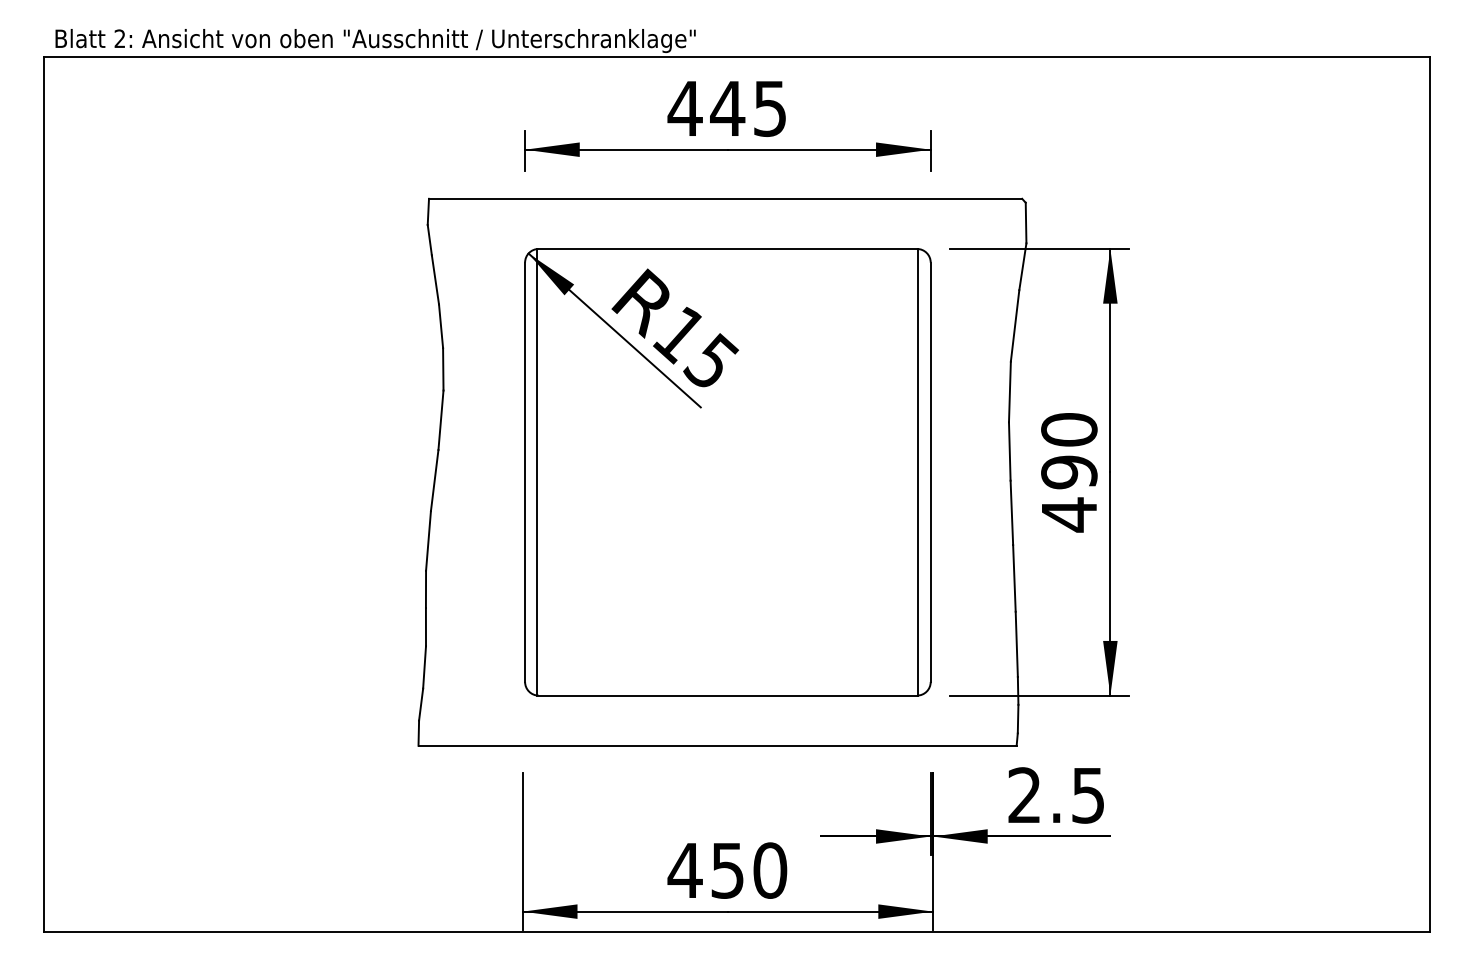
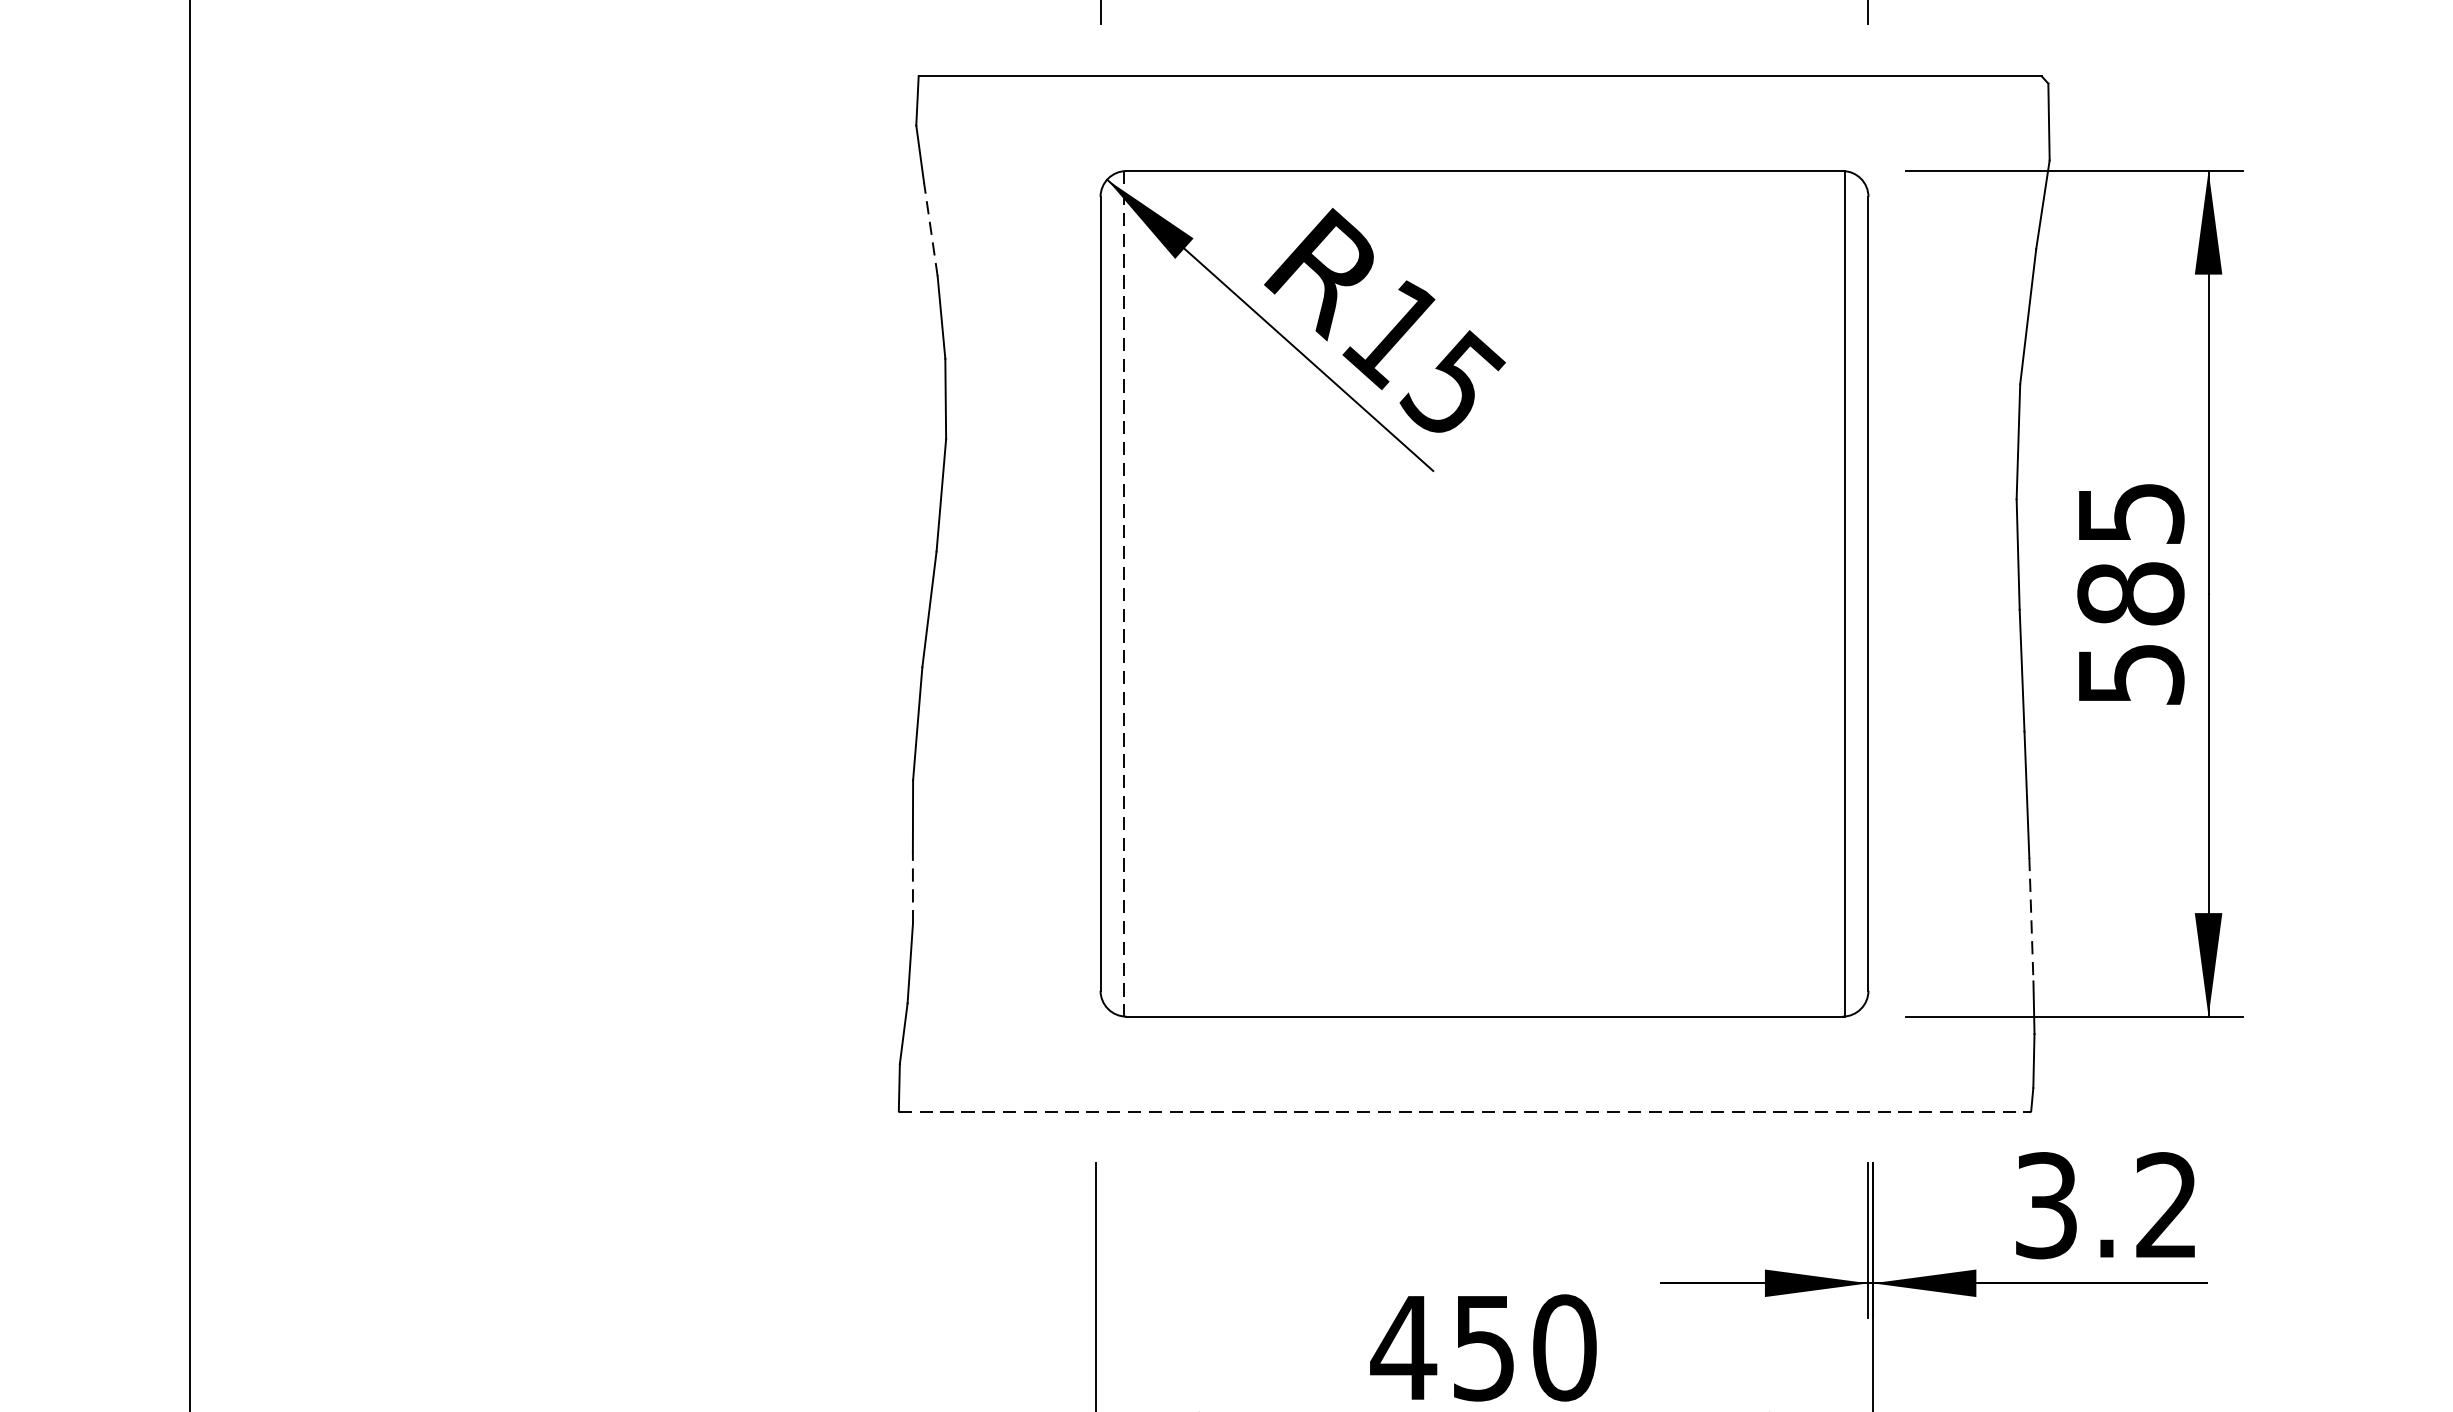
line: (435, 279) -> (930, 228), solid -> dashed
line: (537, 472) -> (1124, 594), solid -> dashed
text: (1069, 472) -> (2131, 594), 490 -> 585
line: (425, 626) -> (912, 885), solid -> dashed
line: (1016, 644) -> (2030, 919), solid -> dashed
line: (718, 745) -> (1466, 1111), solid -> dashed
text: (1055, 795) -> (2104, 1205), 2.5 -> 3.2

